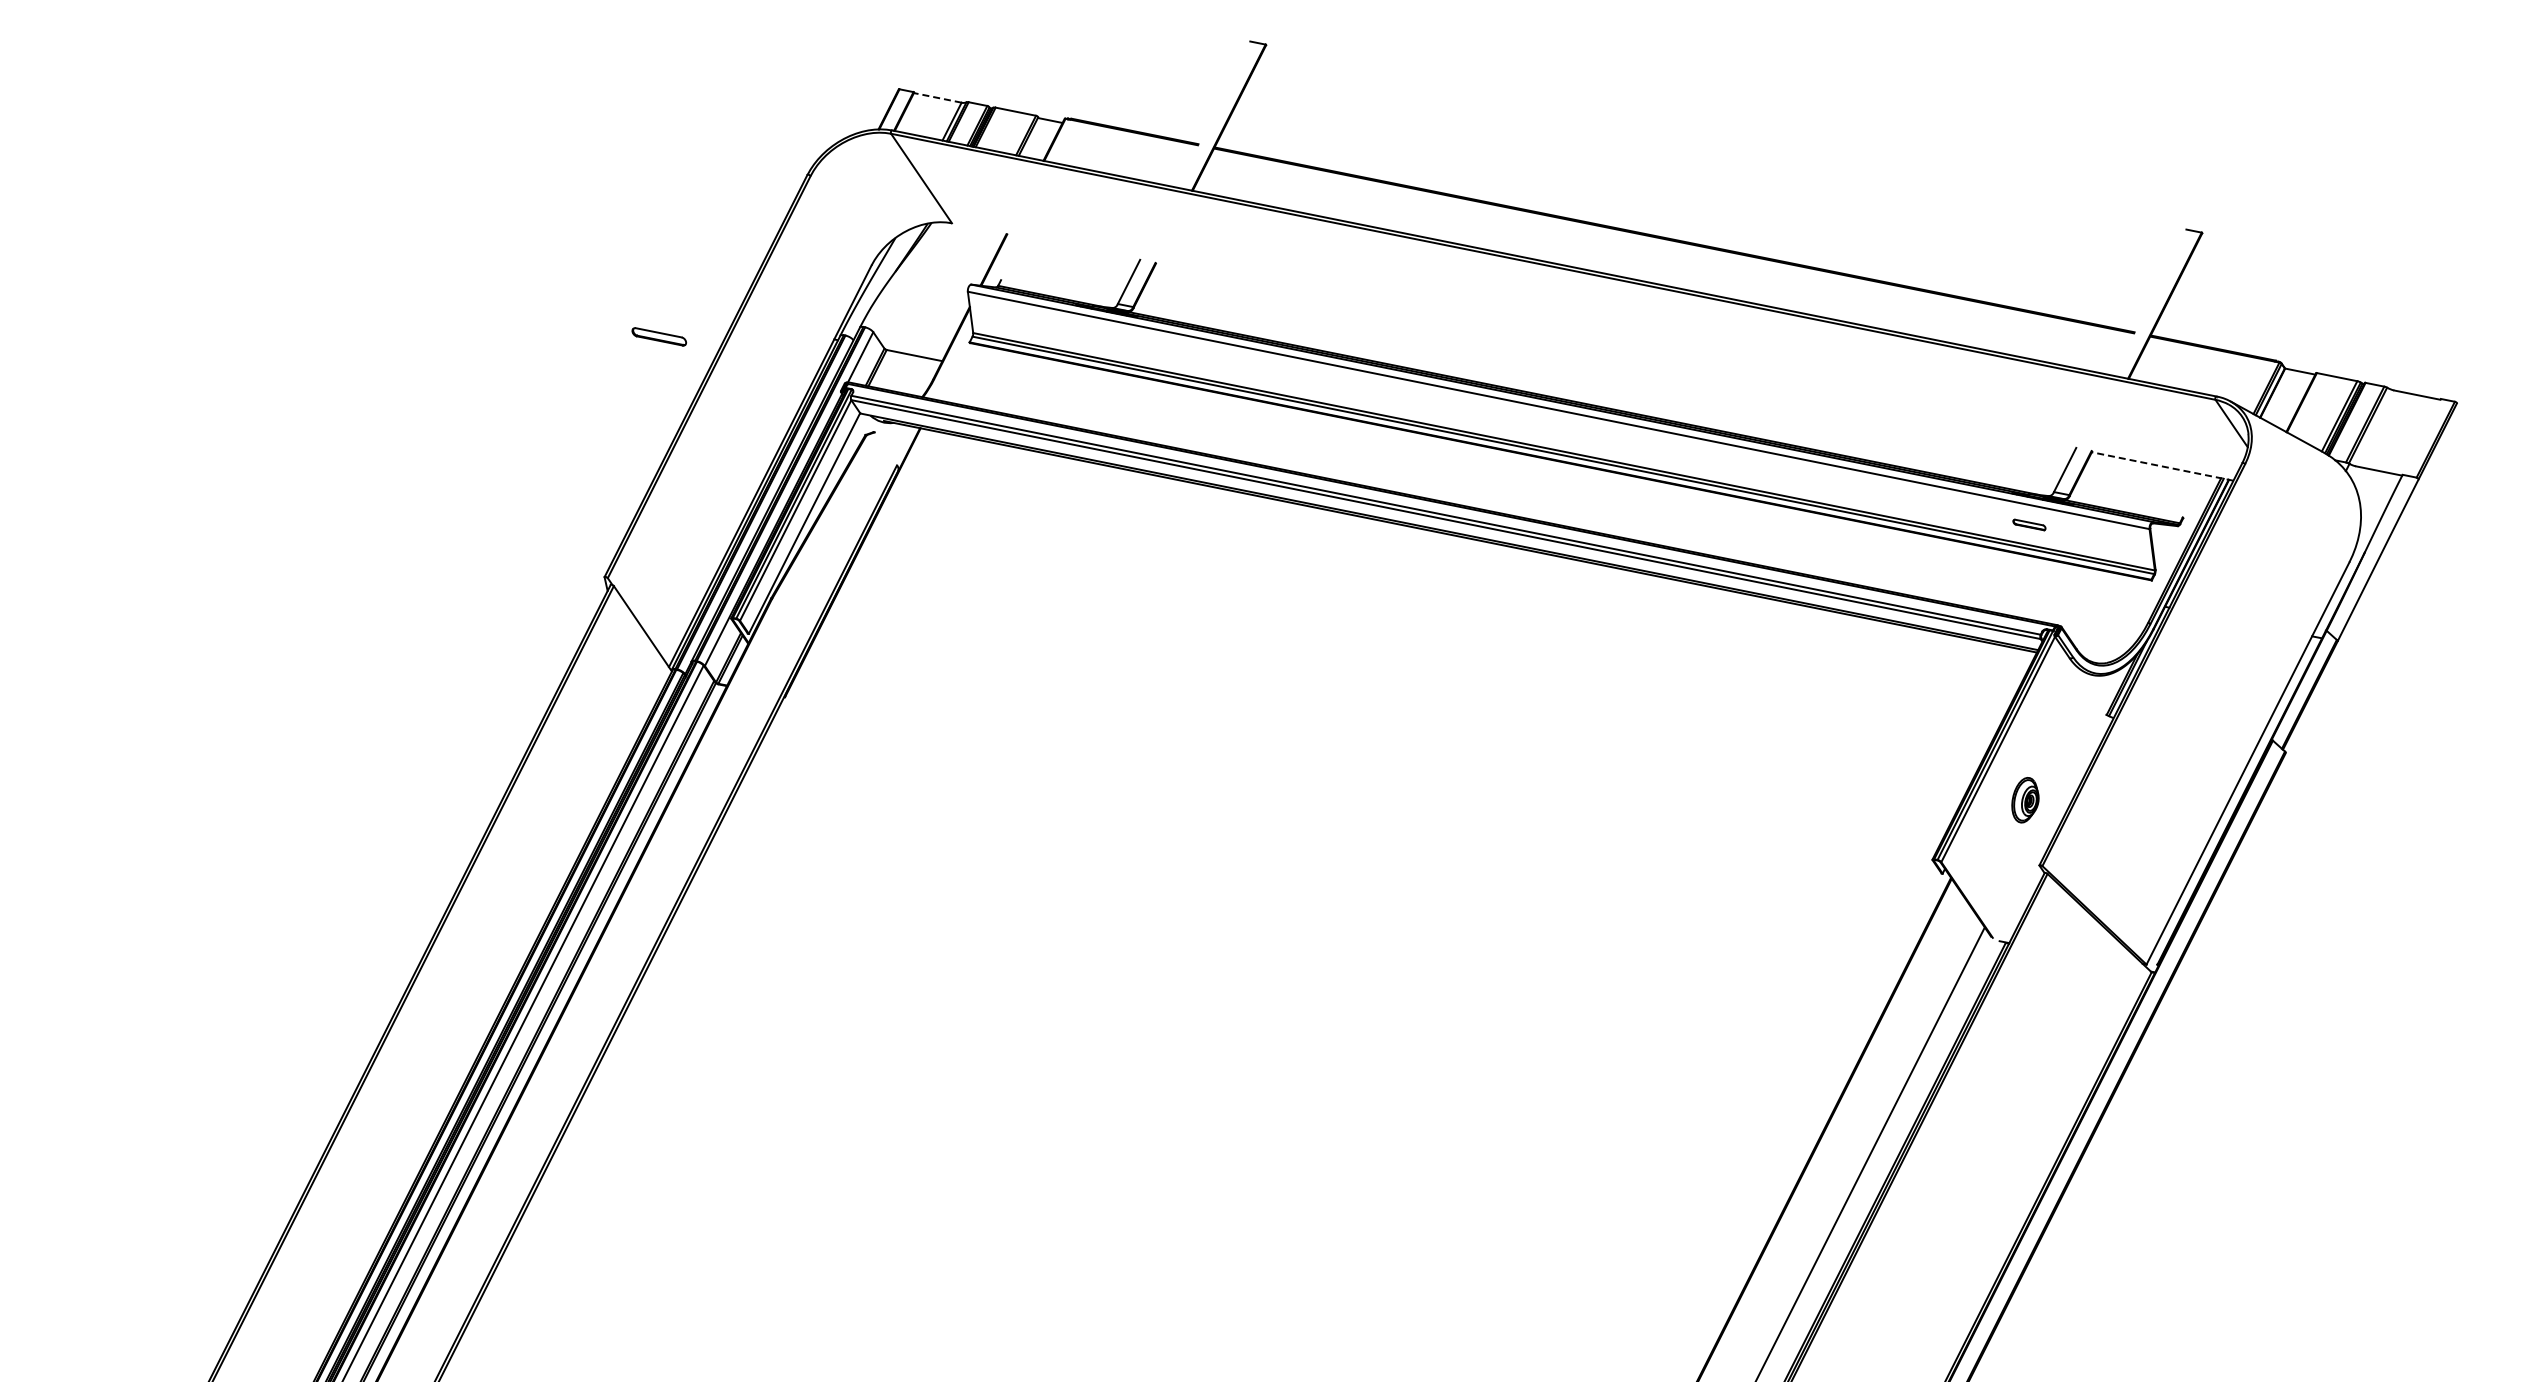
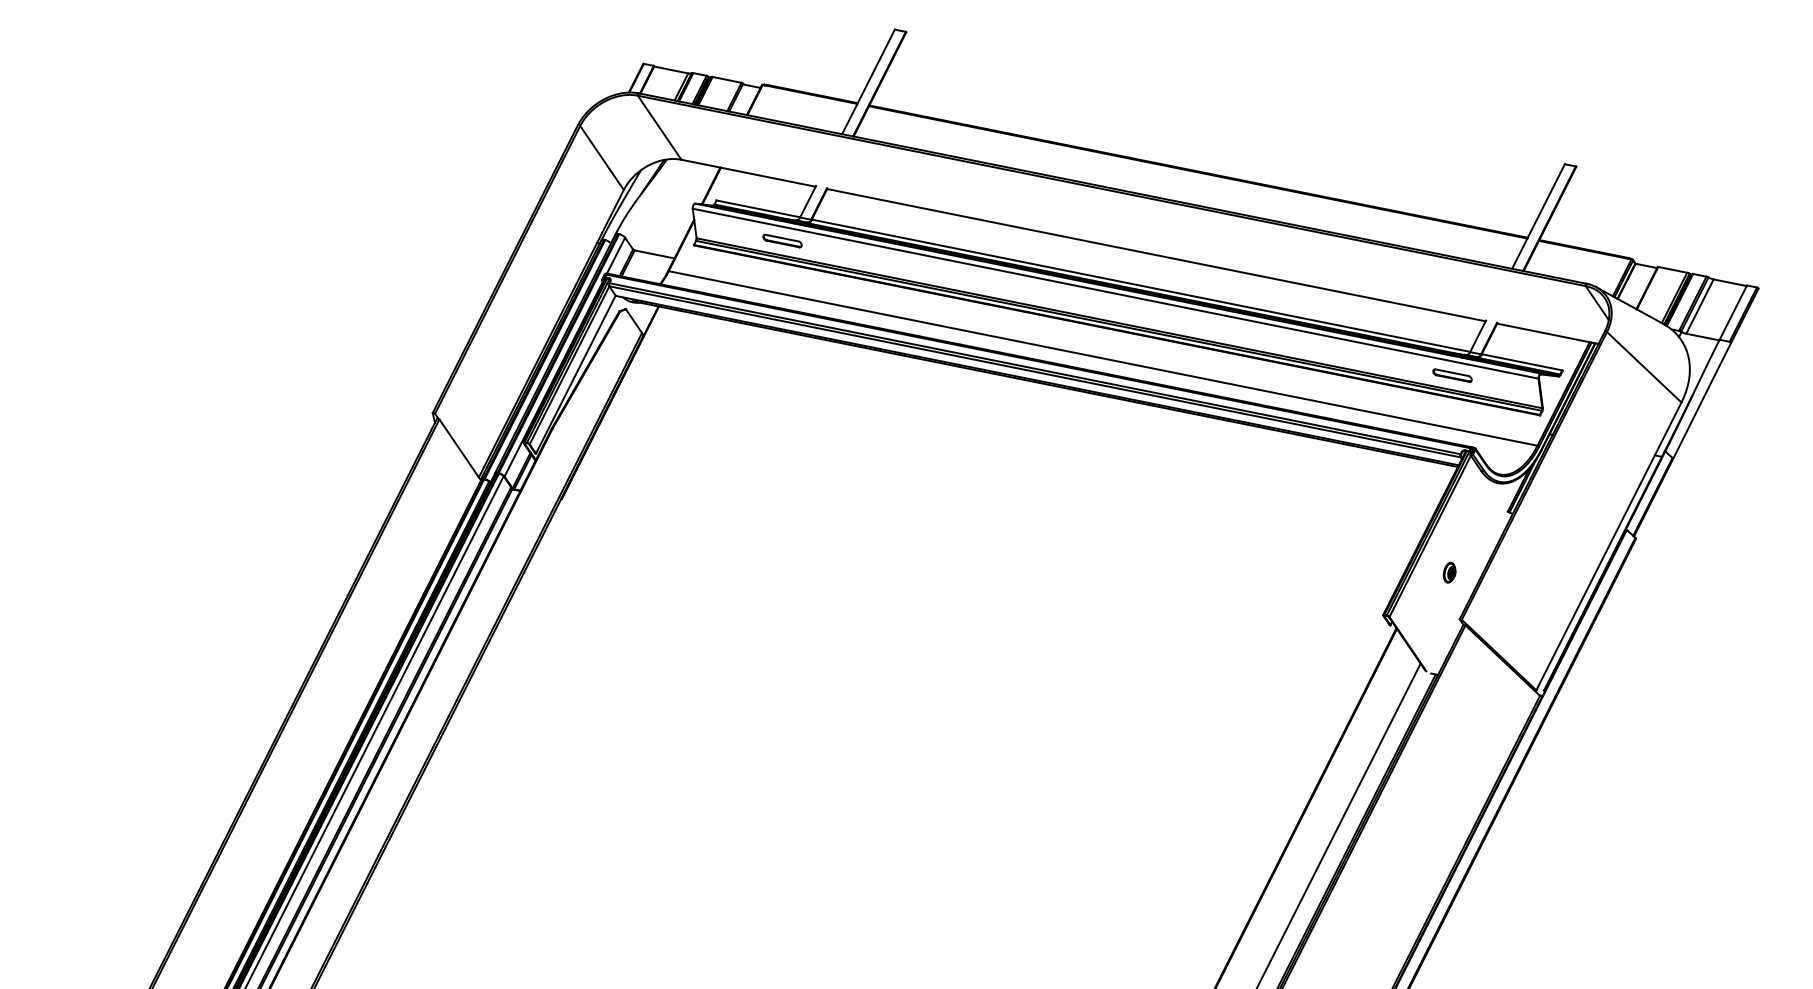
line: (937, 97) -> (671, 69), dashed -> solid
line: (1213, 114) -> (868, 81), added
line: (840, 220) -> (601, 157), added
line: (1045, 241) -> (748, 172), added
line: (1059, 291) -> (758, 208), added
line: (2149, 302) -> (1538, 216), added
part: (659, 336) -> (782, 240), moved
line: (1615, 356) -> (1156, 255), added
line: (1594, 398) -> (1141, 285), added
line: (2375, 428) -> (1700, 306), added
line: (2421, 436) -> (1733, 312), added
line: (885, 448) -> (633, 320), added
line: (2162, 466) -> (1547, 333), dashed -> solid
line: (1541, 500) -> (1103, 358), added
line: (2126, 505) -> (1522, 361), added
line: (2297, 513) -> (1644, 367), added
part: (2029, 524) -> (1452, 375), size x1.67
part: (2025, 800) -> (1449, 572), size x0.62

